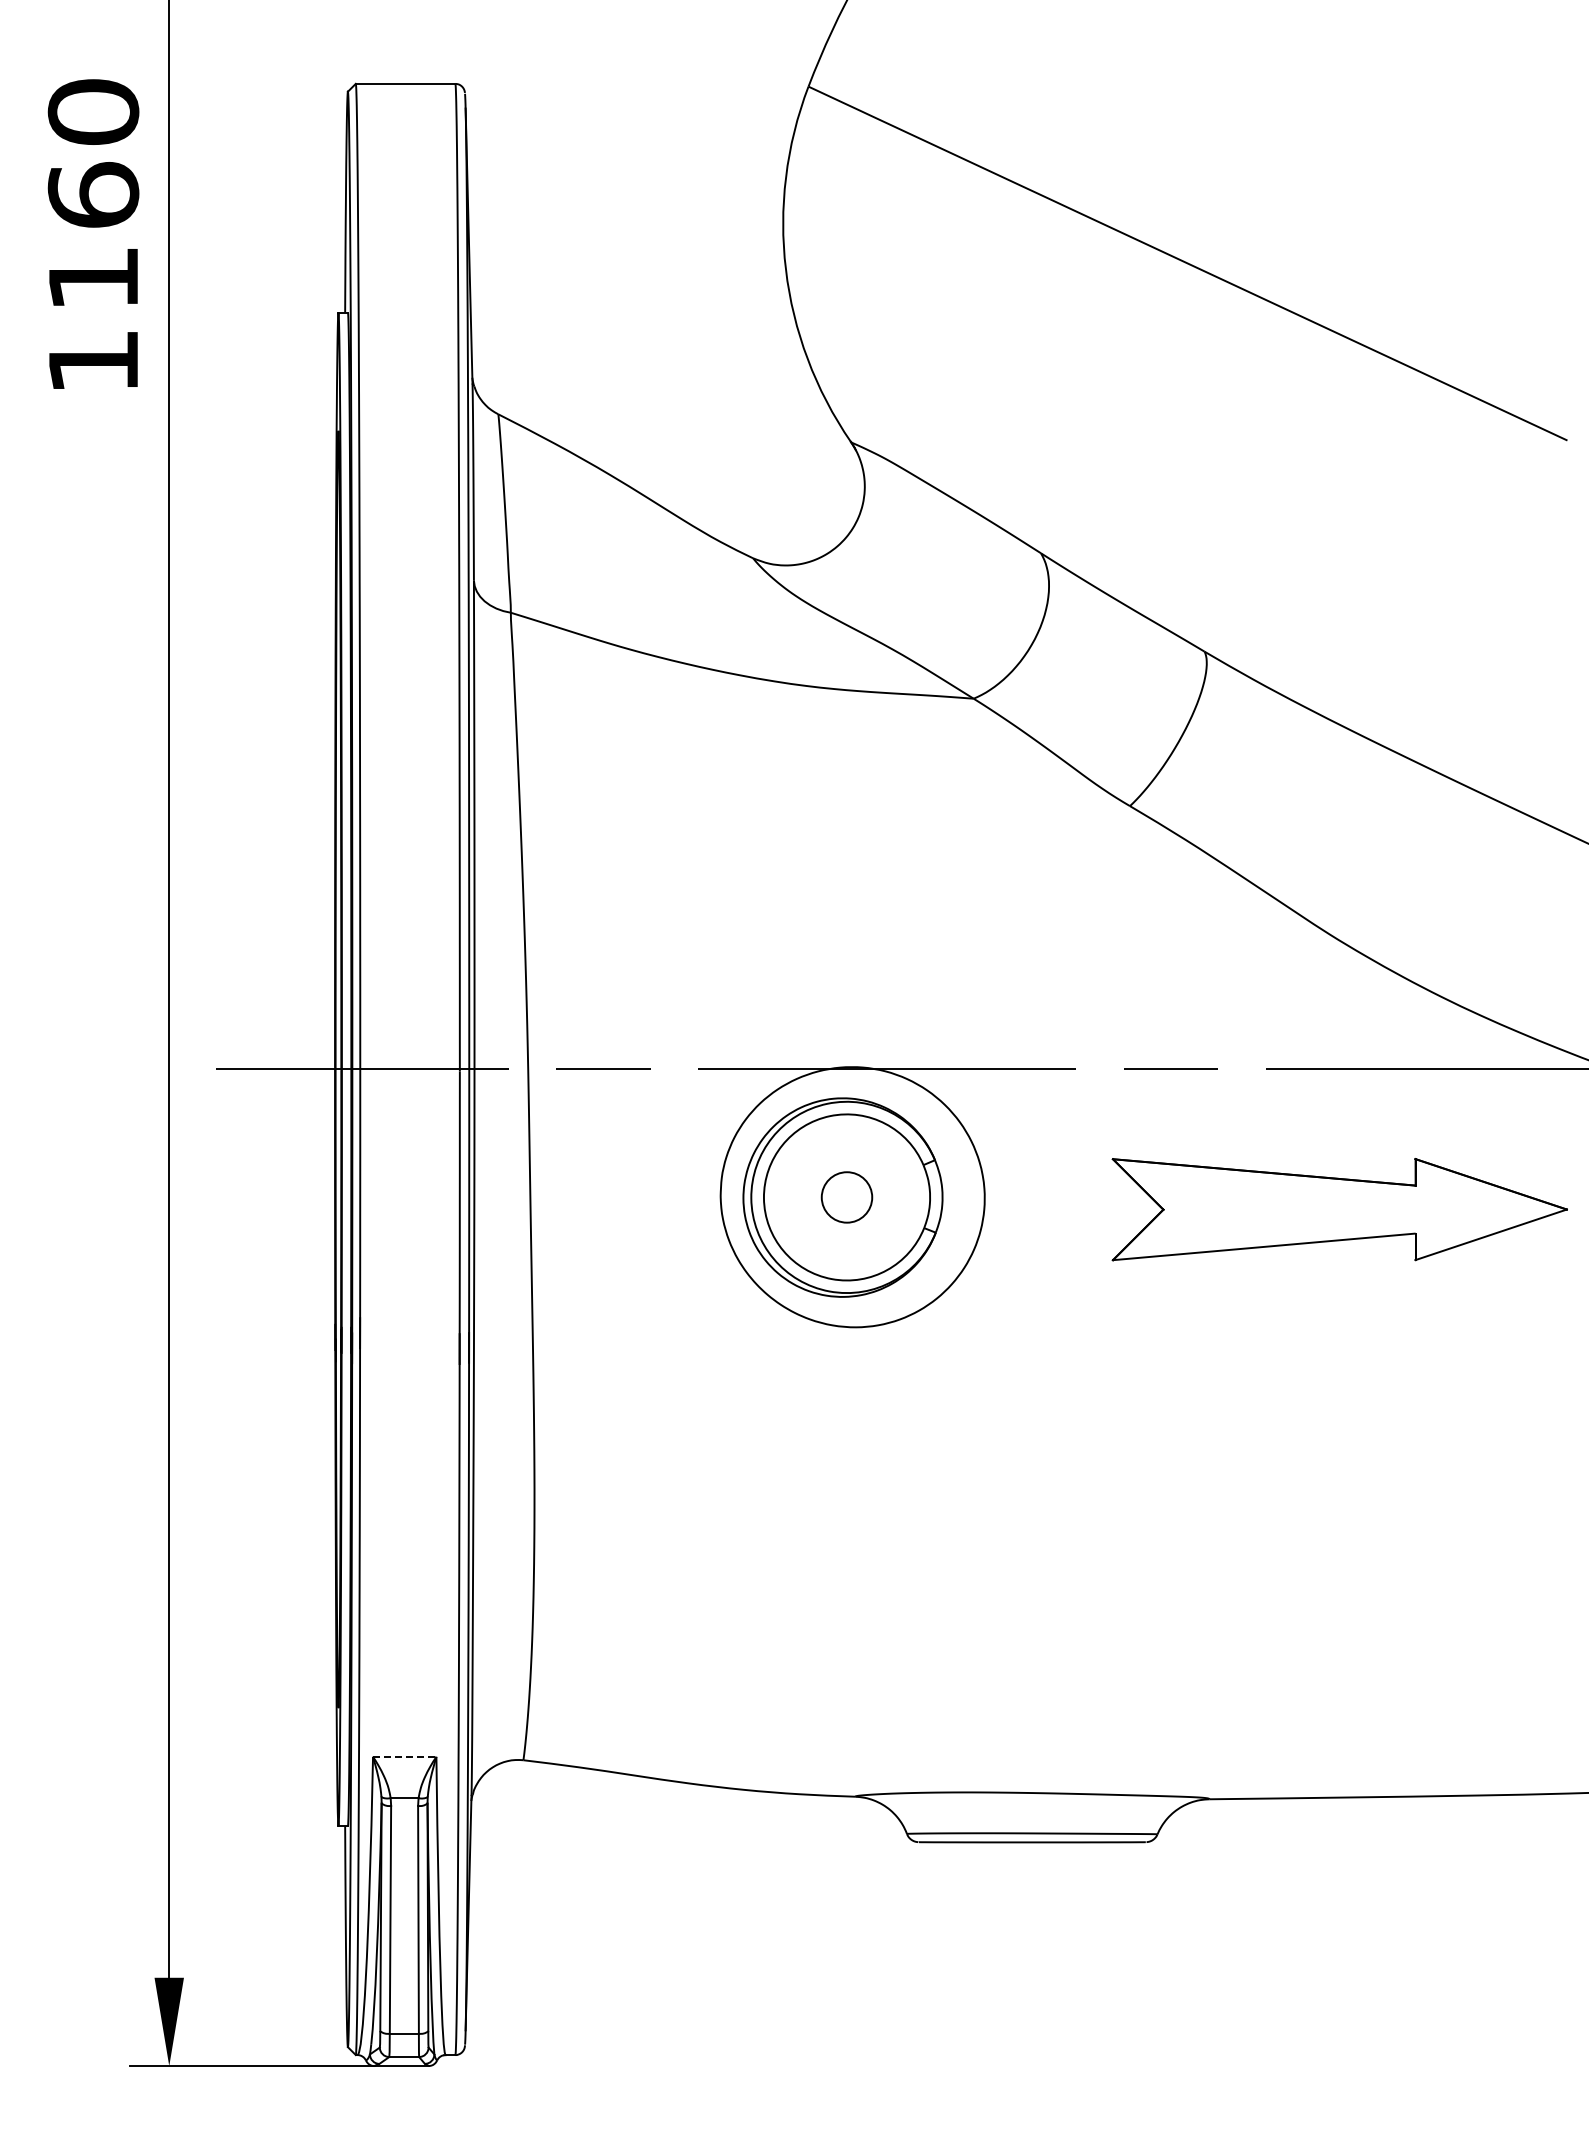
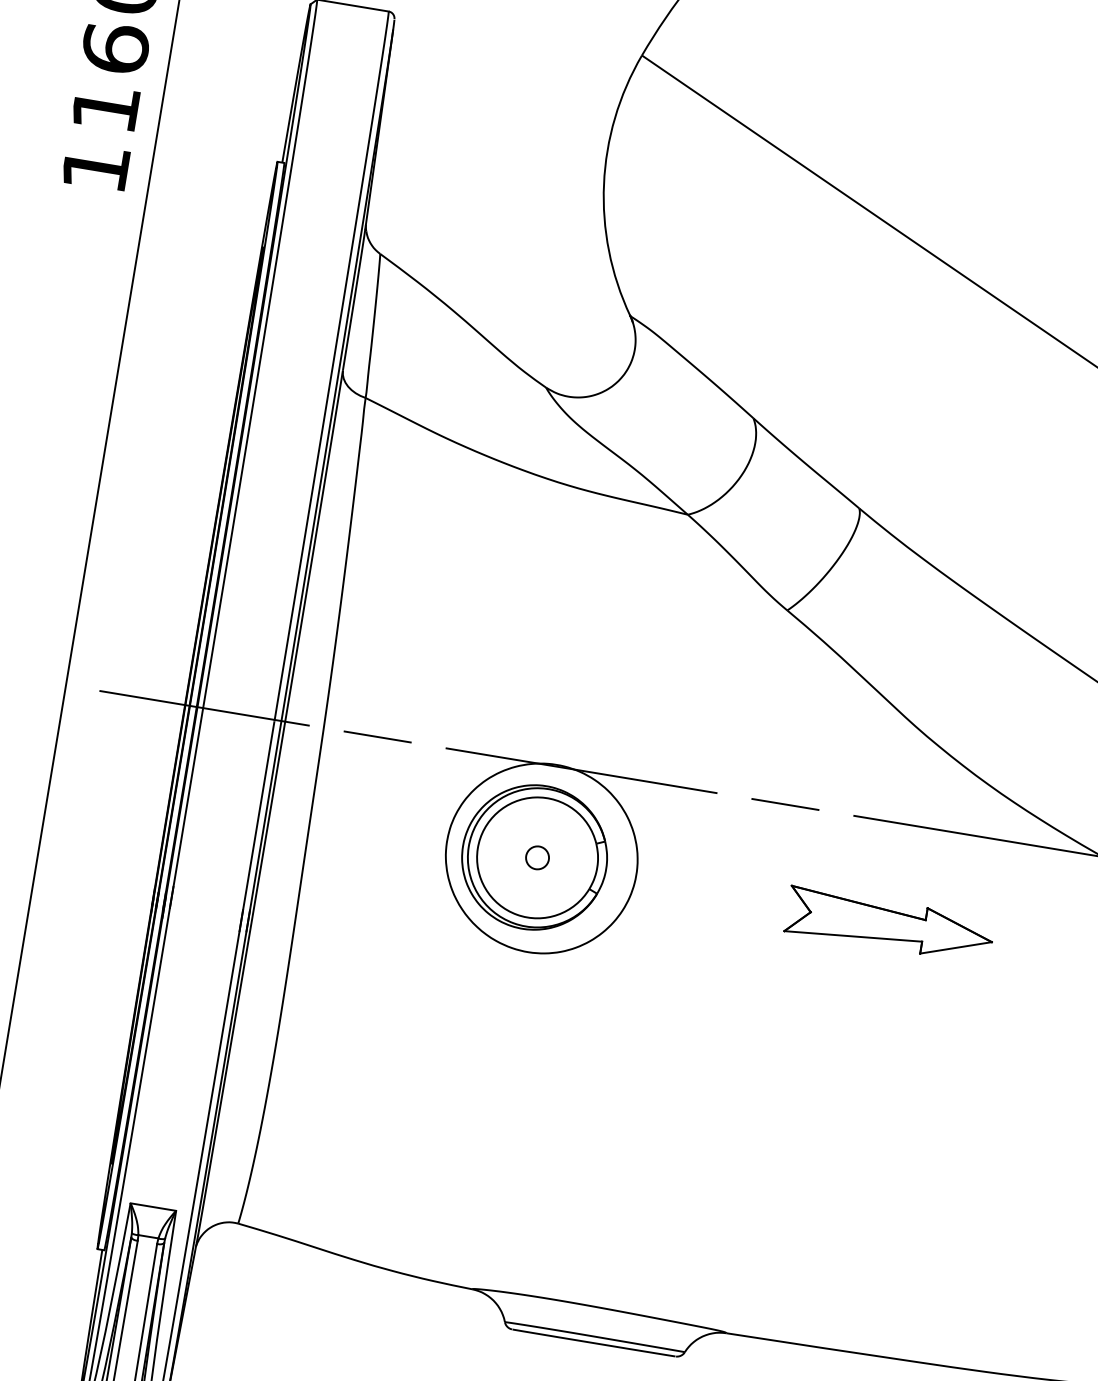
circle: (846, 1197) -> (537, 857), size x0.62
part: (1339, 1209) -> (889, 925), size x0.62
line: (404, 1756) -> (153, 1206), dashed -> solid

